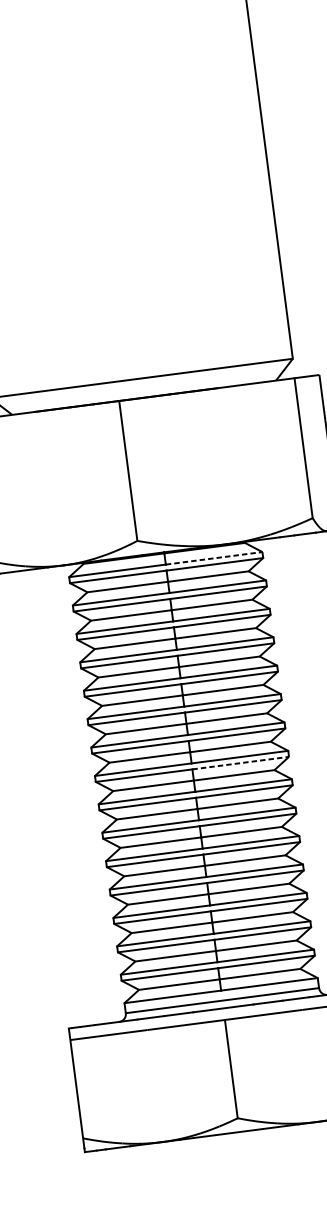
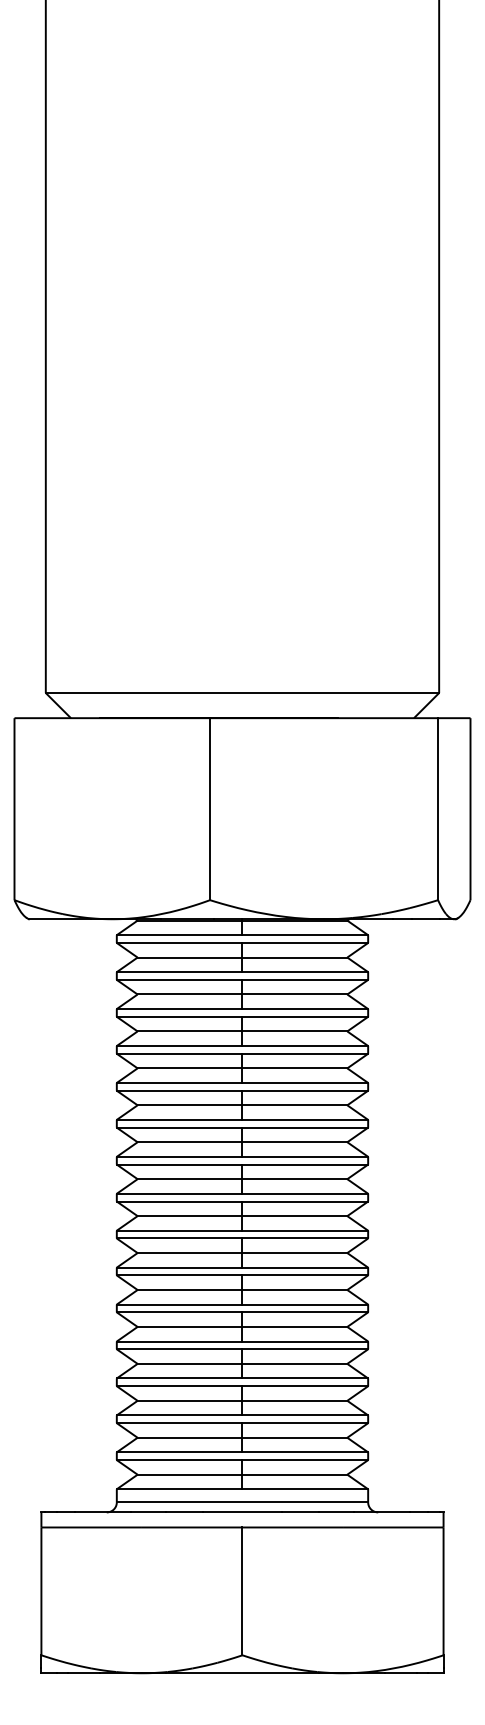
line: (214, 558) -> (305, 935), dashed -> solid
line: (240, 763) -> (305, 1201), dashed -> solid

